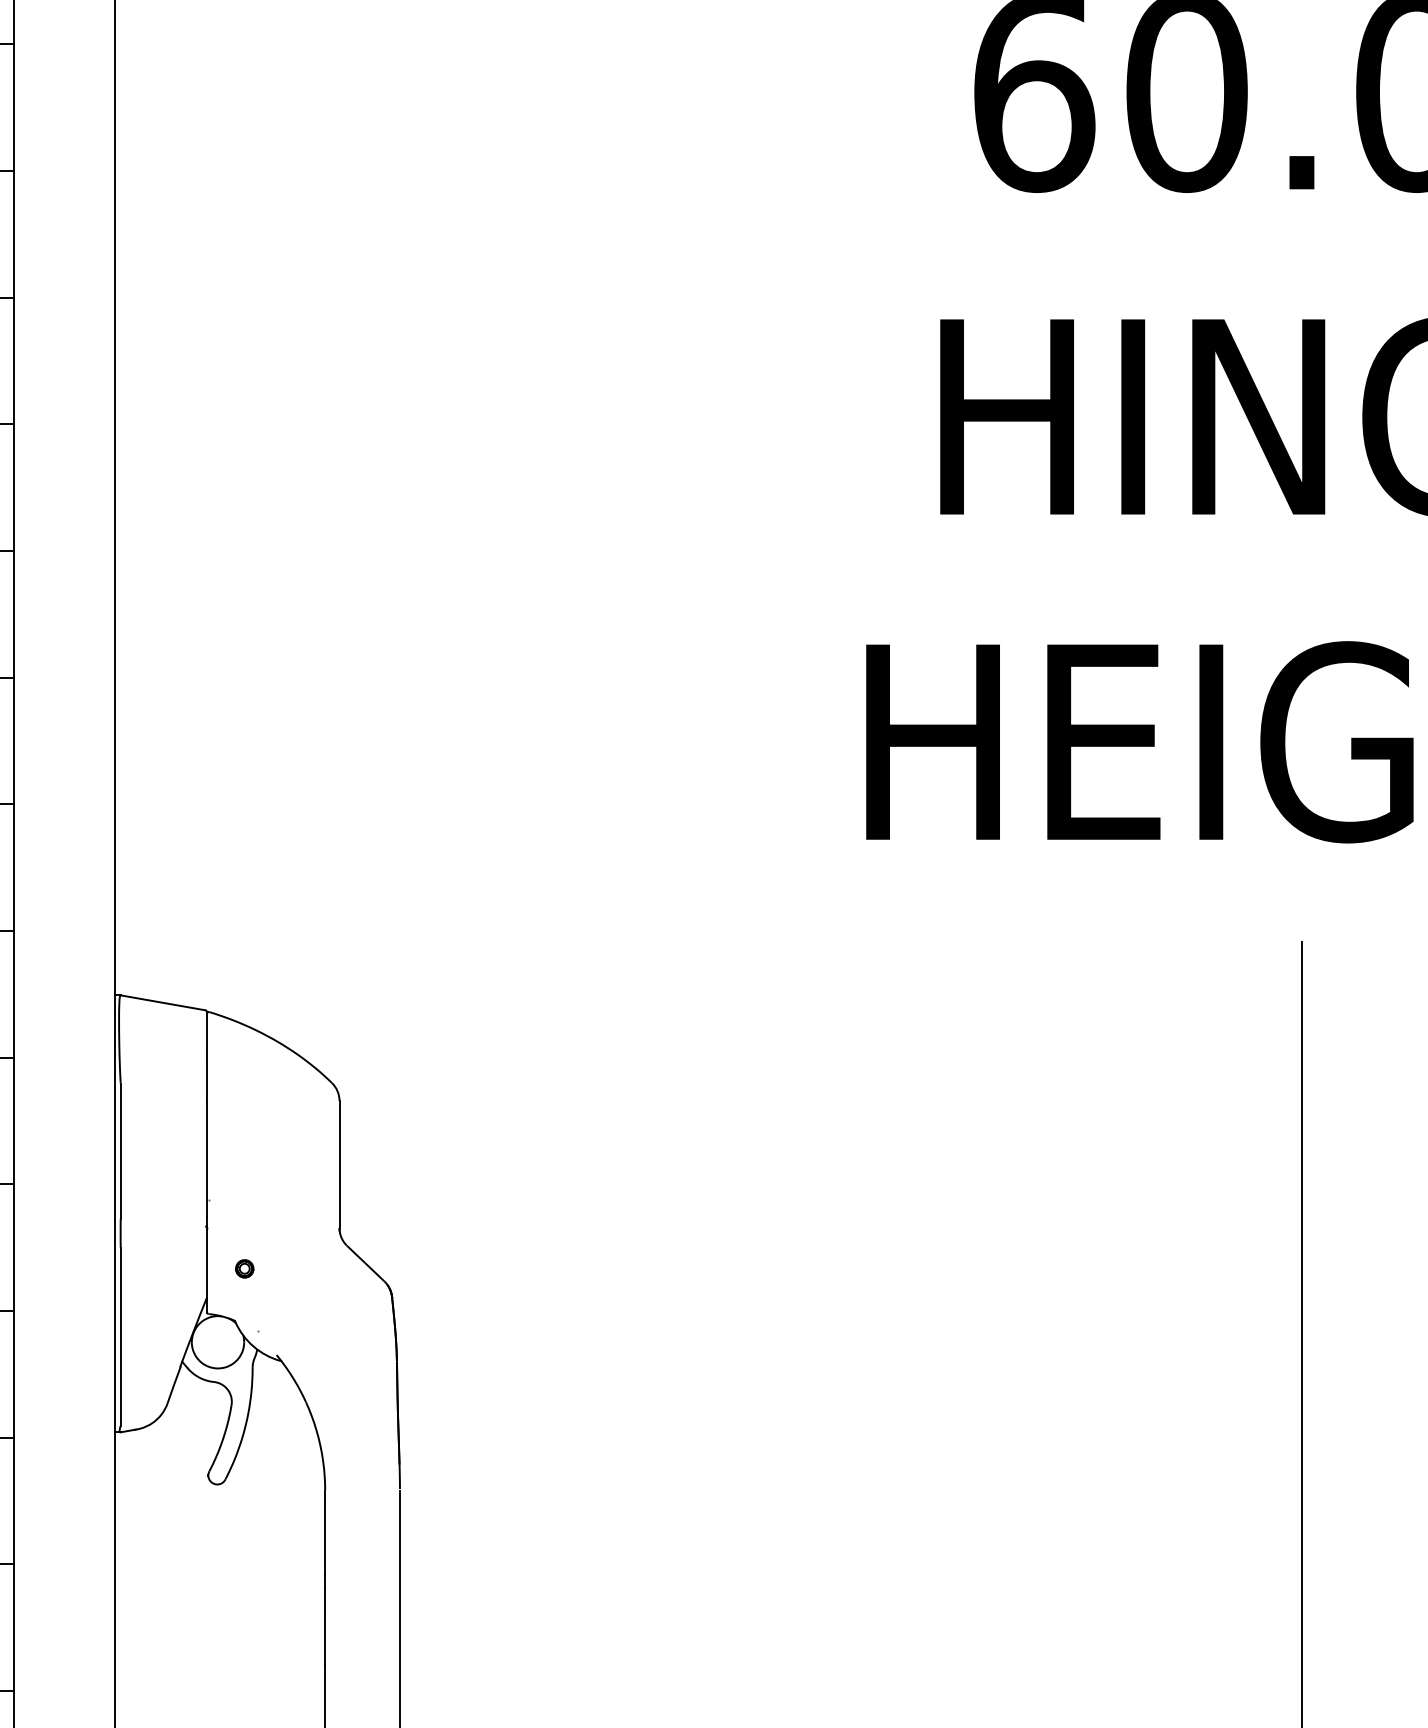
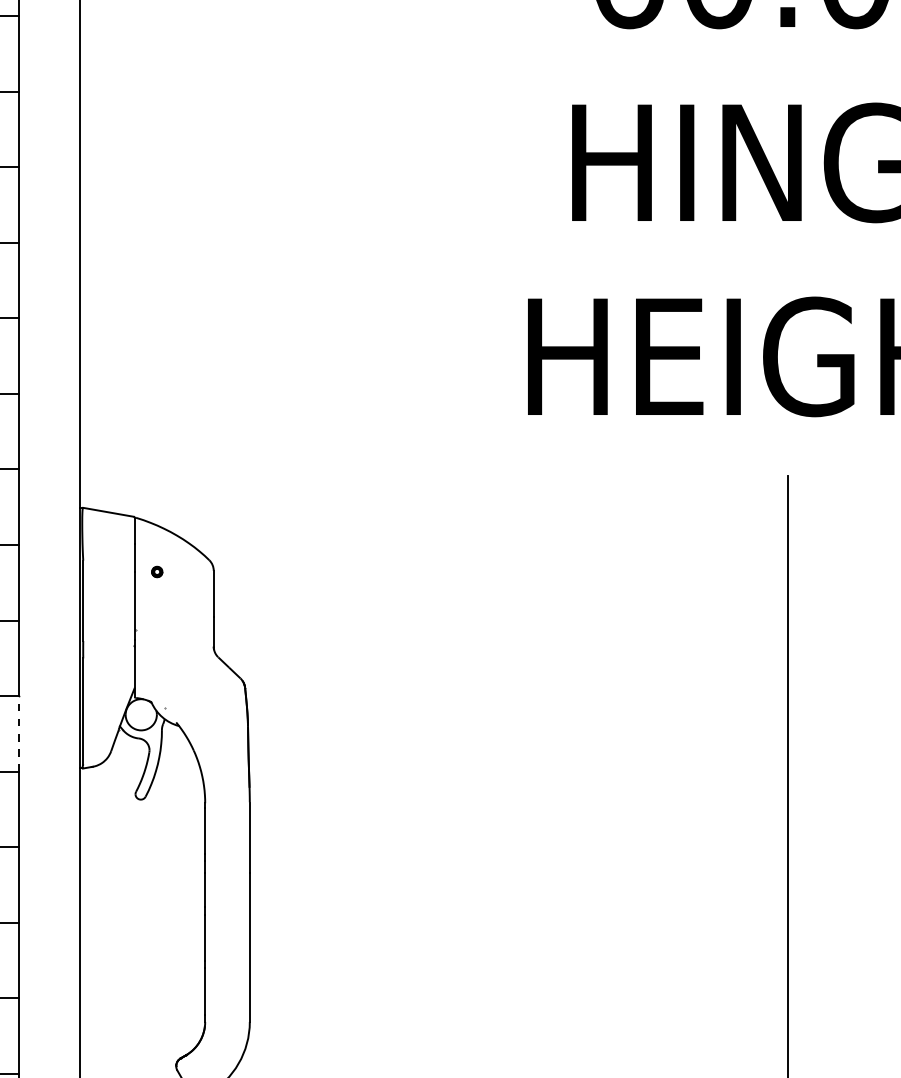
part: (245, 1268) -> (157, 571), moved
line: (13, 1373) -> (19, 733), solid -> dashed

